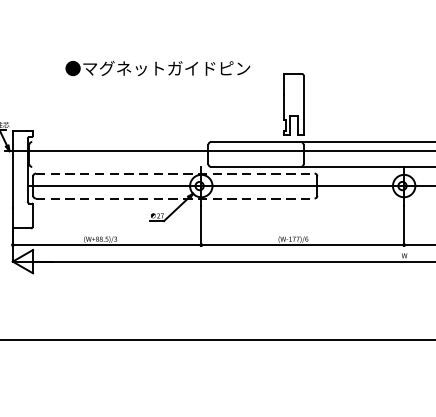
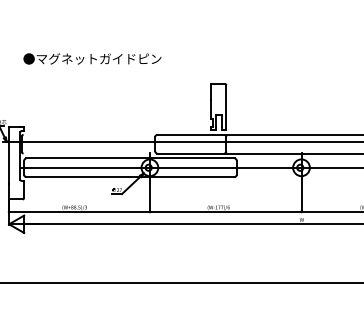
text: (157, 67) -> (92, 58), moved
line: (175, 173) -> (130, 158), dashed -> solid
line: (175, 199) -> (130, 177), dashed -> solid

